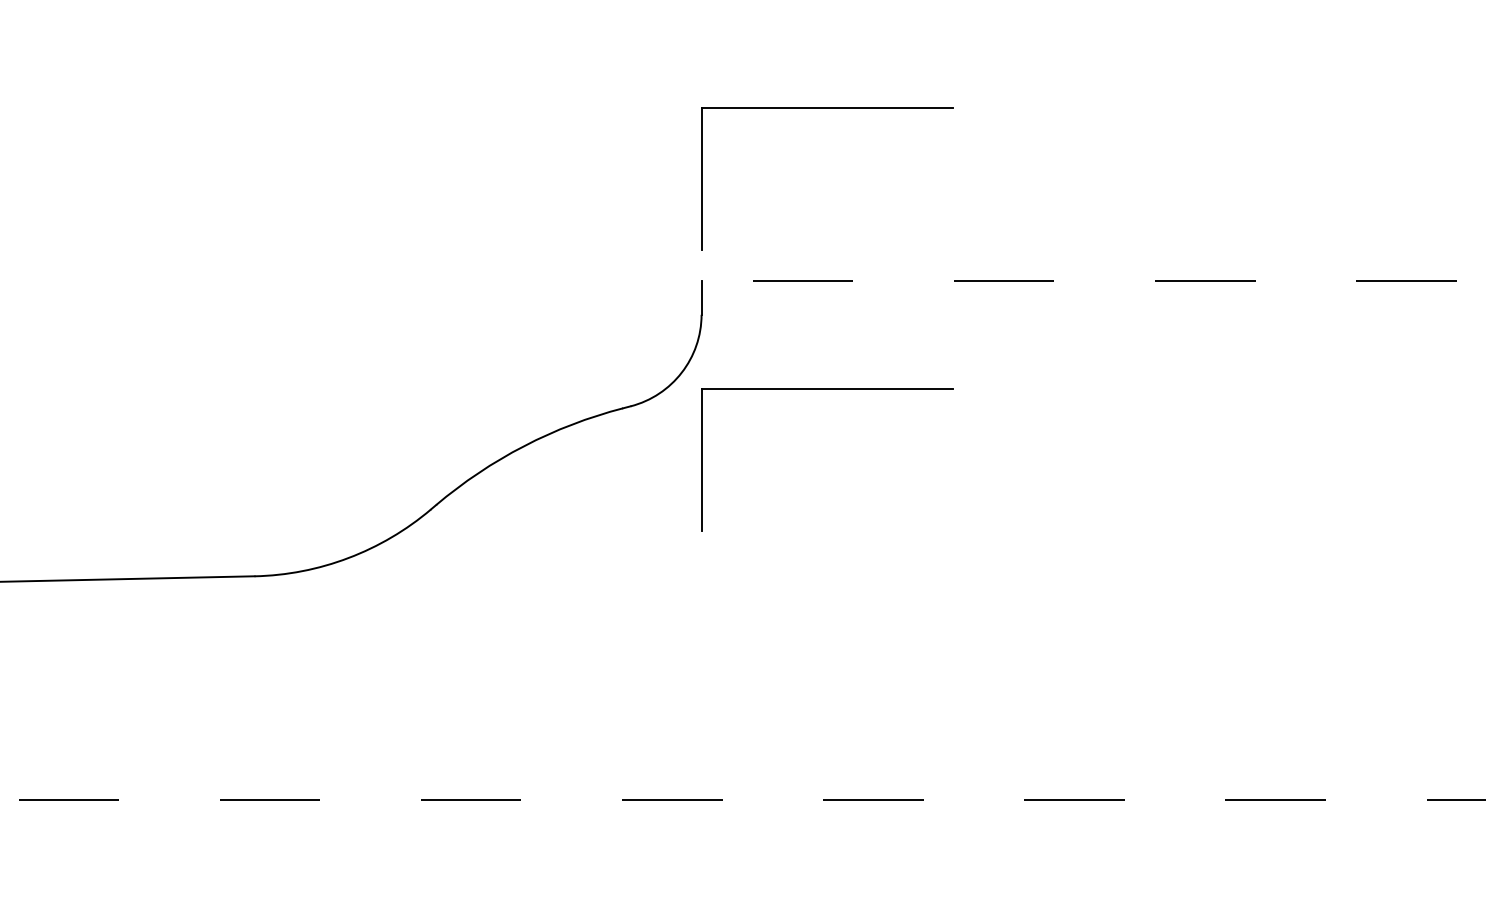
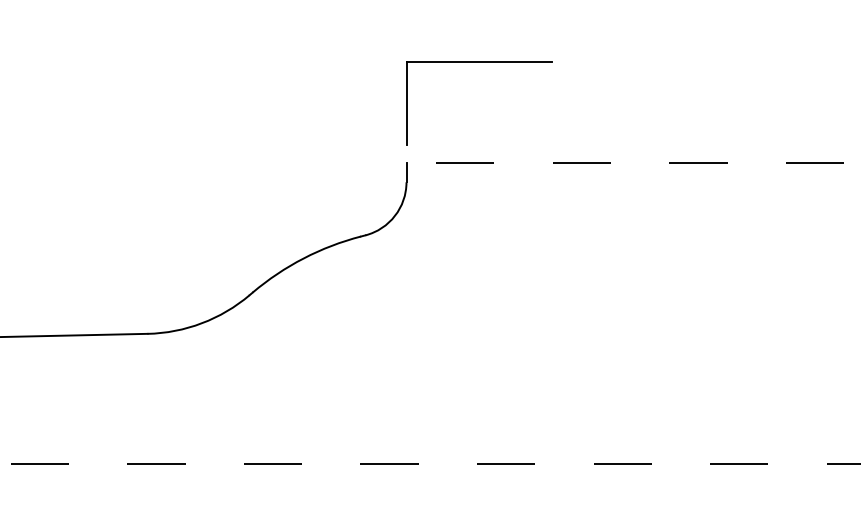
part: (827, 389) -> (479, 225), removed

